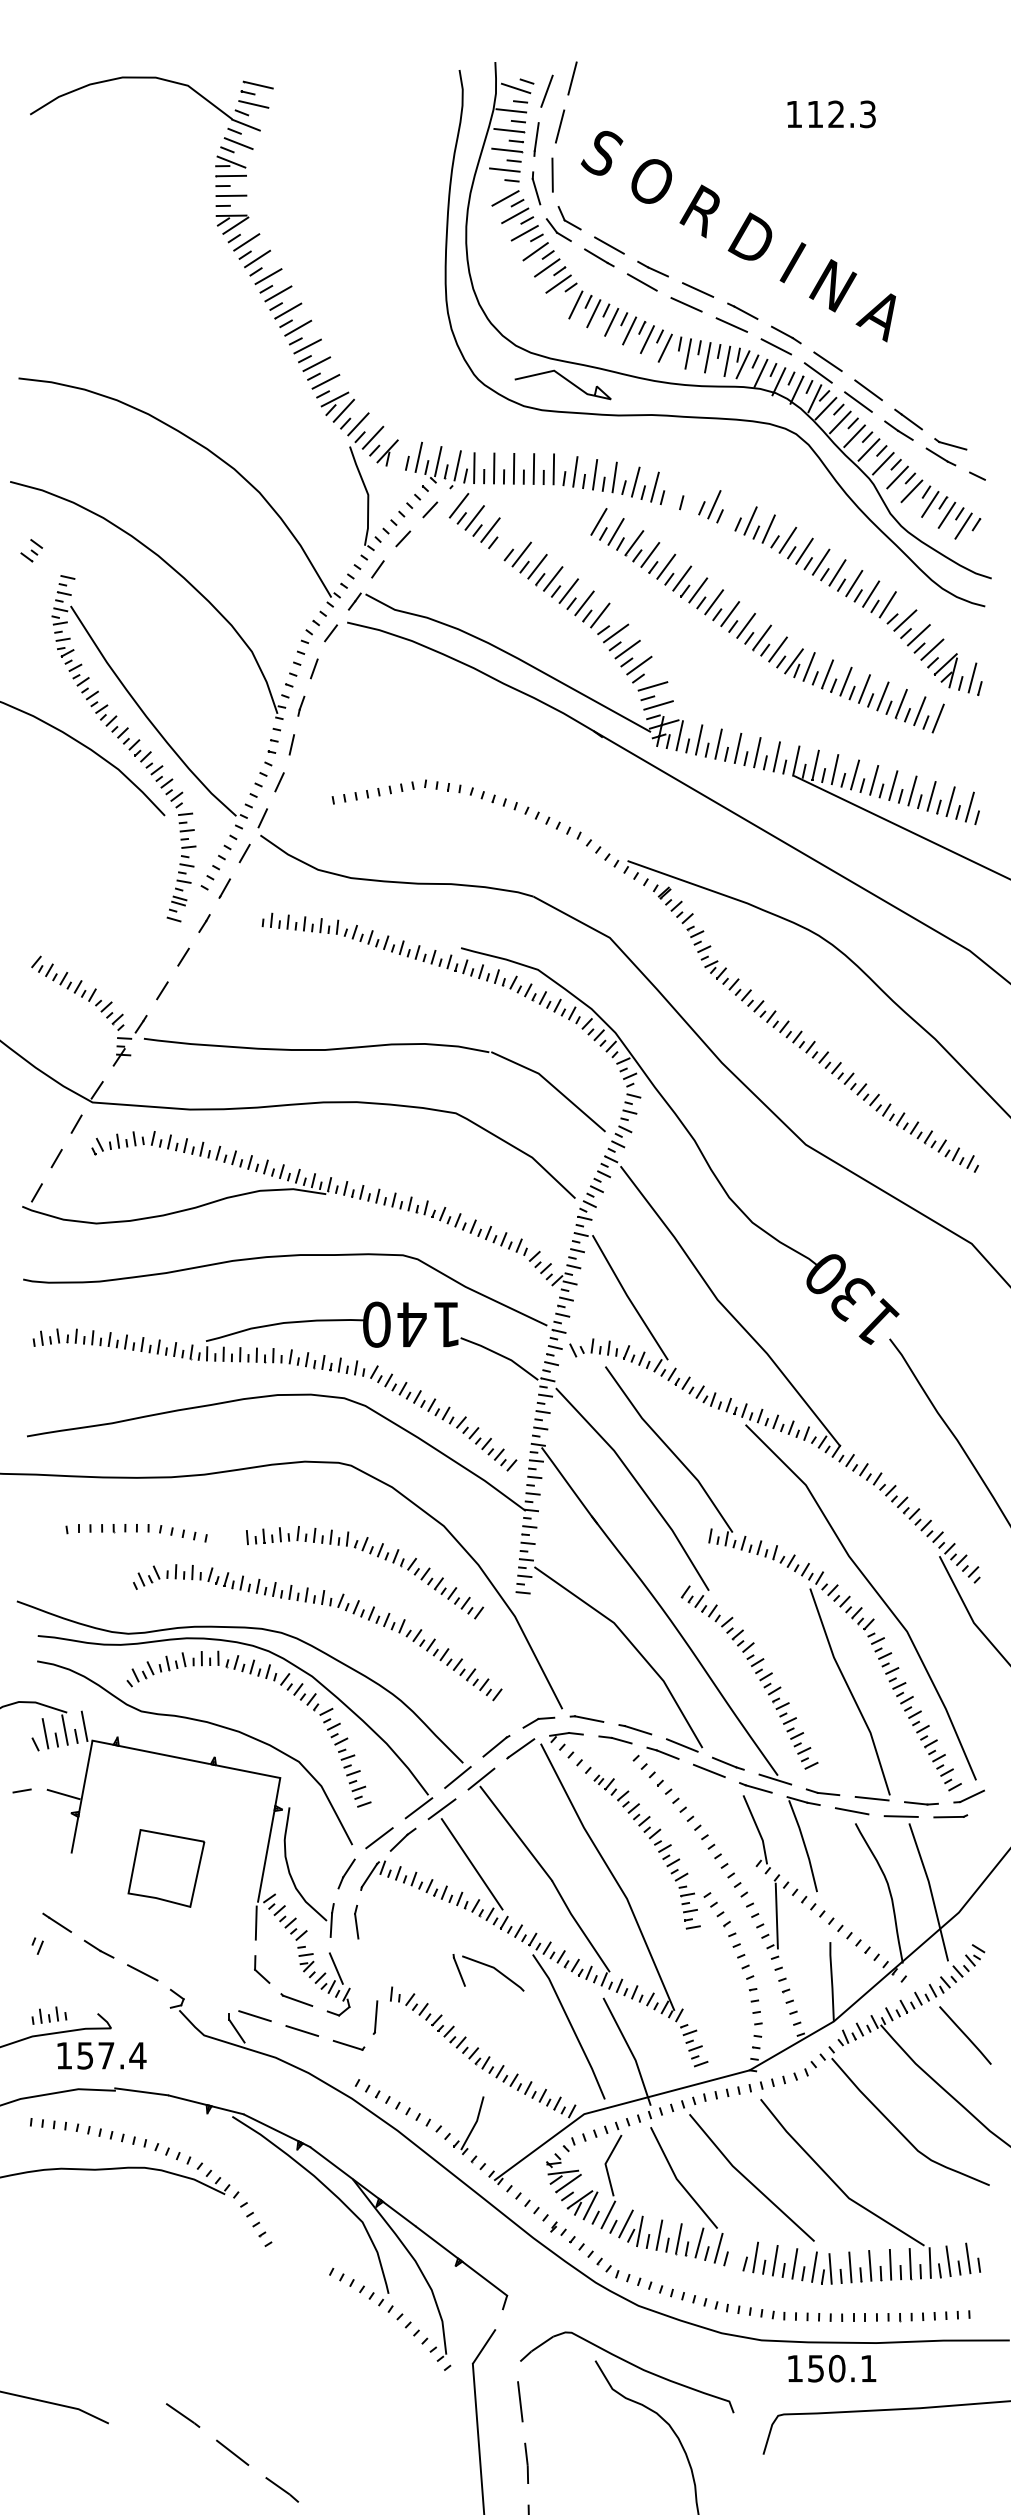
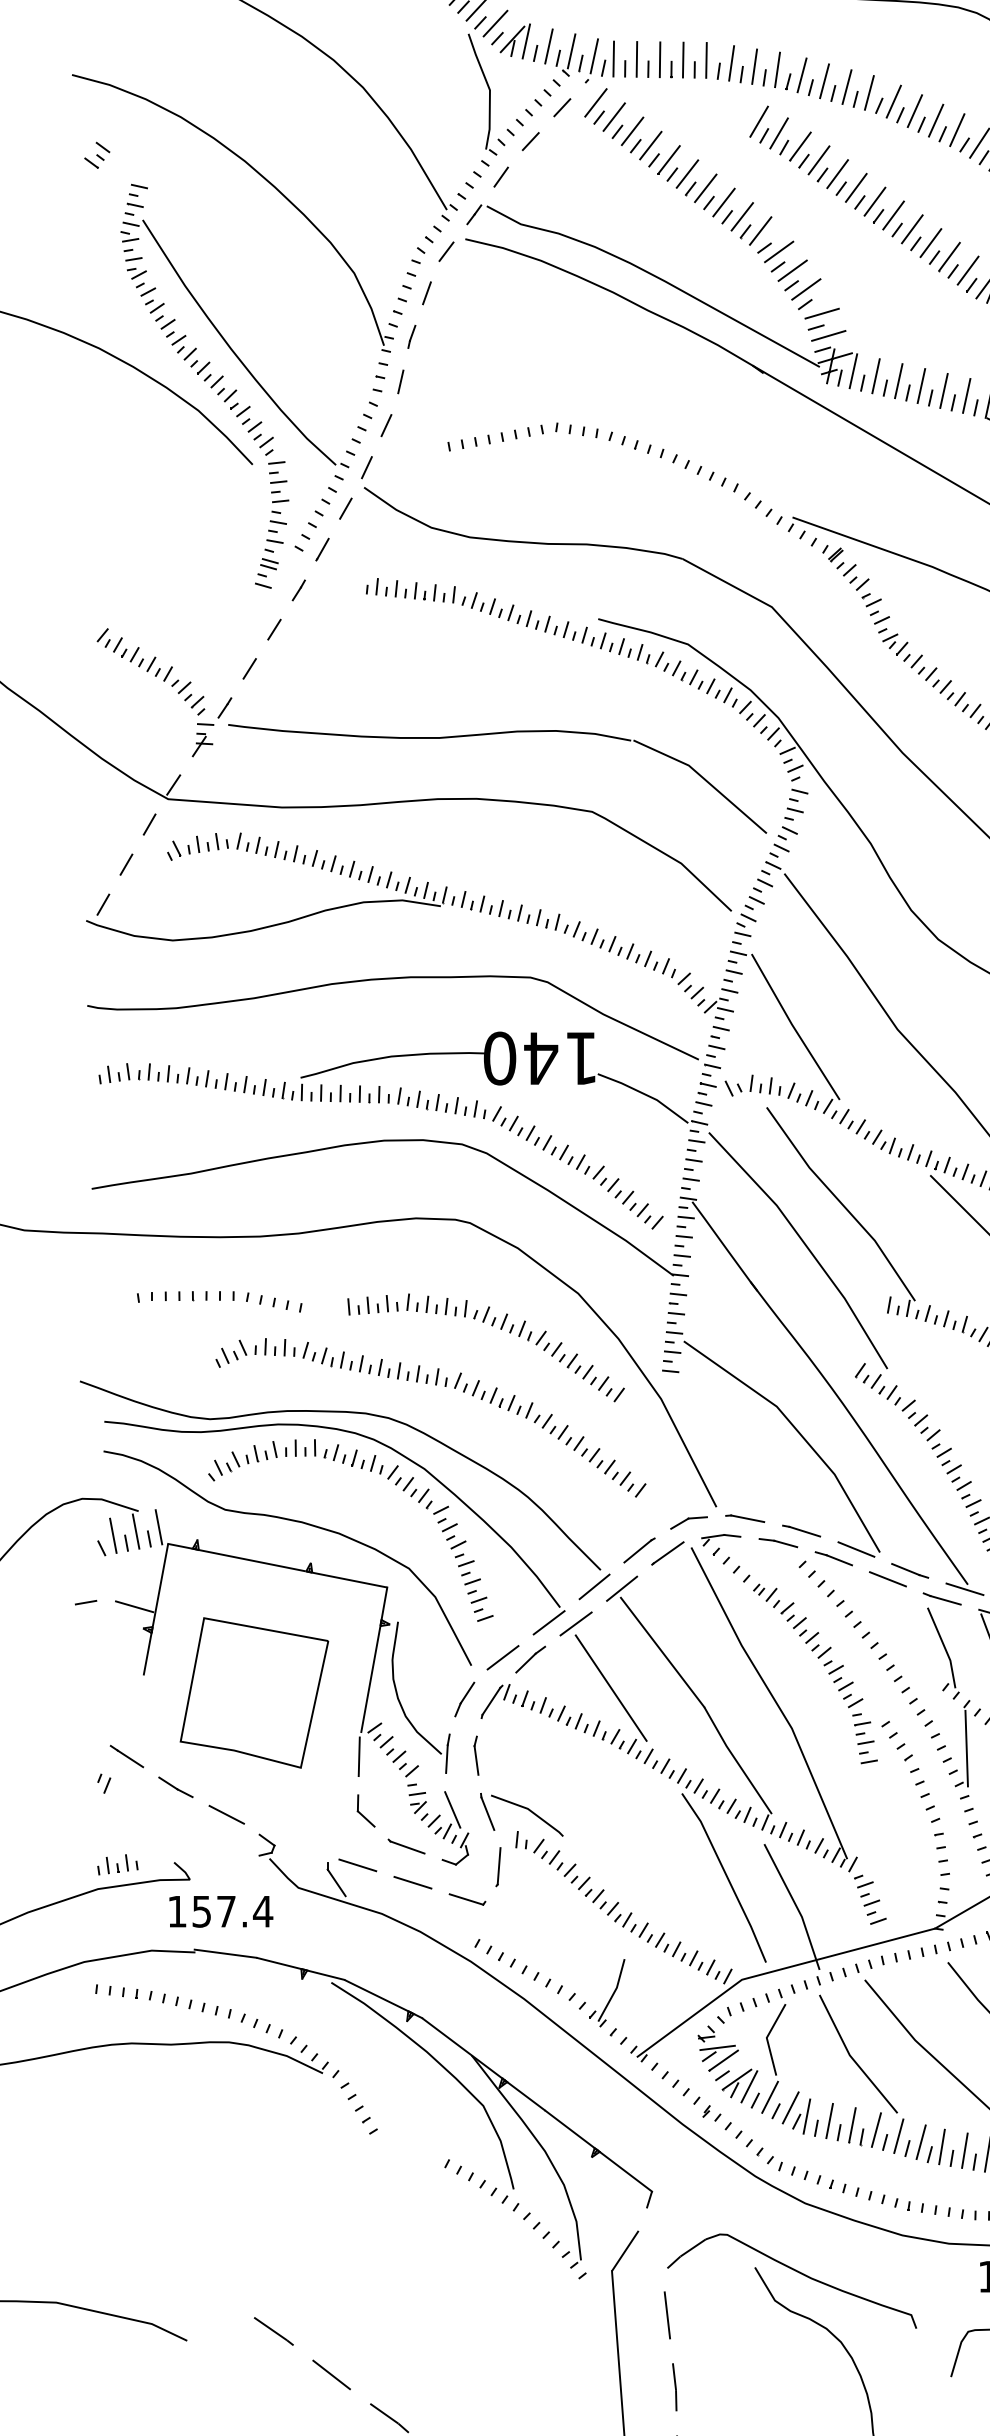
line: (399, 452) -> (526, 40), added
line: (674, 491) -> (847, 86), added
line: (693, 496) -> (869, 92), added
line: (732, 512) -> (914, 110), added
line: (505, 542) -> (650, 145), added
part: (166, 1868) -> (254, 1693), size x1.67
part: (488, 1972) -> (521, 1814), moved
text: (101, 2055) -> (220, 1911), moved
line: (737, 2253) -> (920, 2142), added

